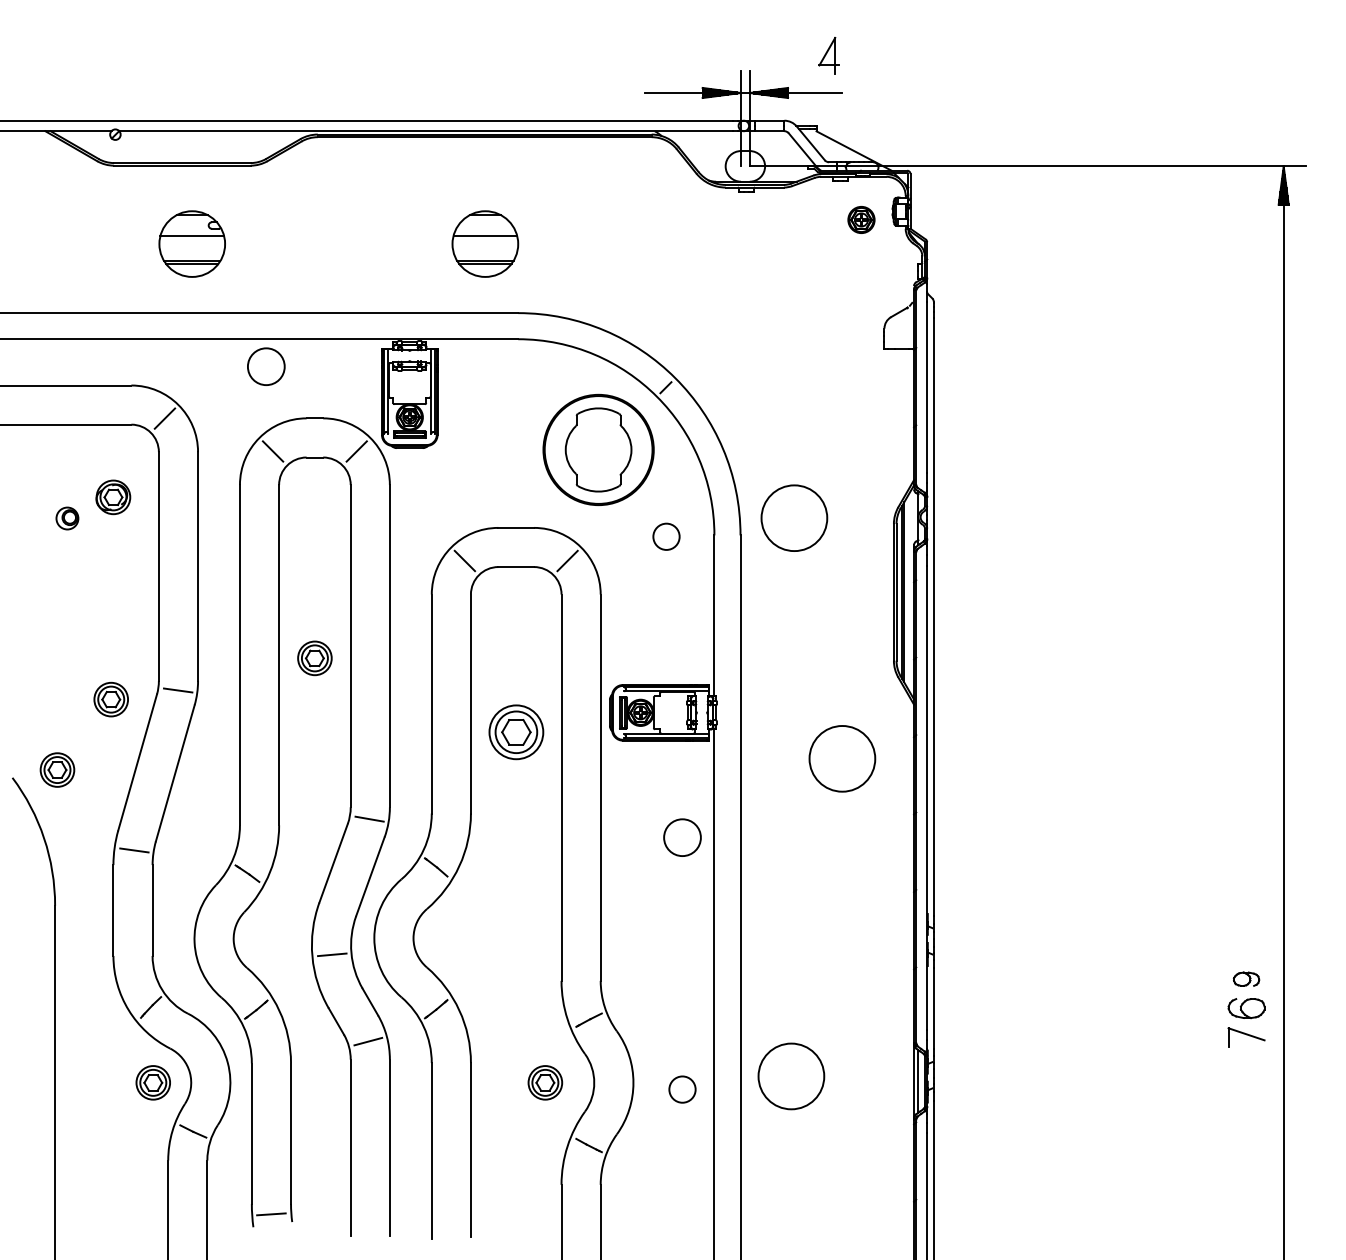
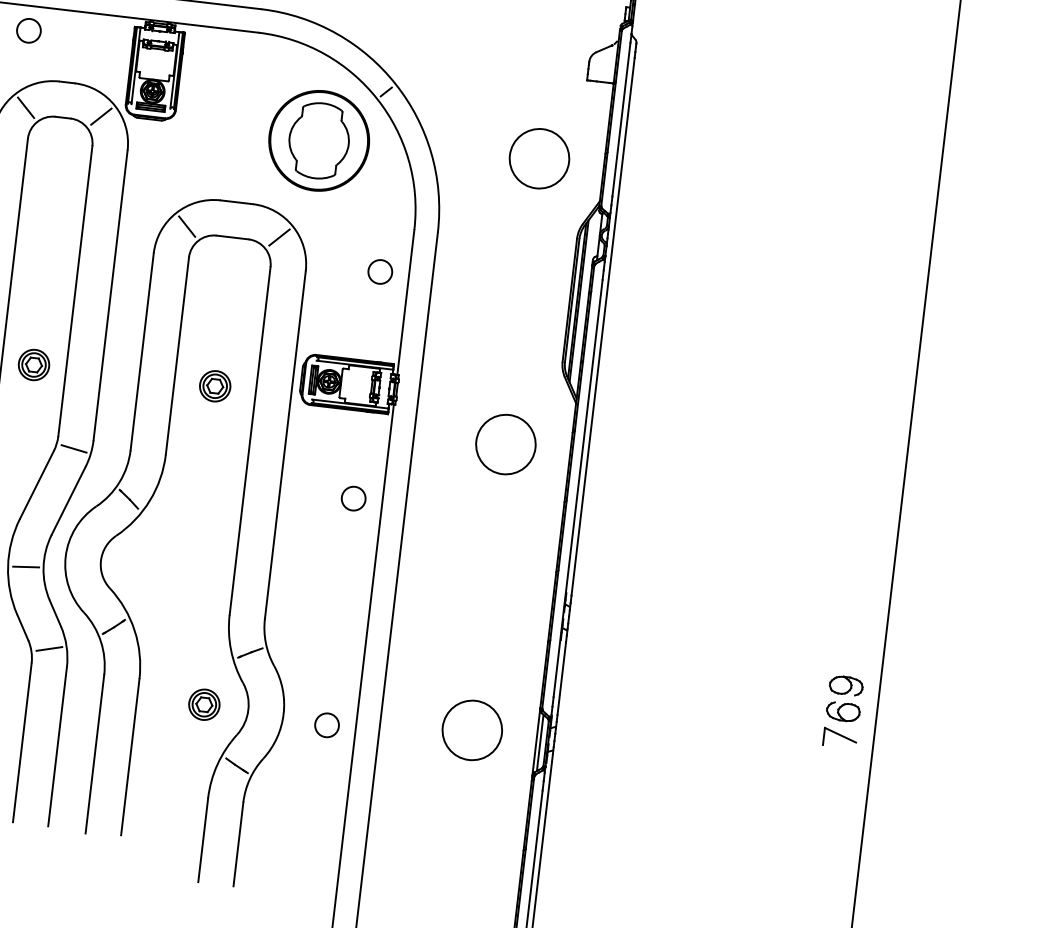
circle: (266, 366) -> (29, 30), size x0.71
circle: (794, 517) -> (539, 158), moved
circle: (666, 536) -> (380, 271), moved
part: (314, 658) -> (33, 365), moved
part: (515, 732) -> (214, 386), size x0.62
circle: (682, 837) -> (353, 498), size x0.71
part: (1246, 978) -> (846, 684), size x1.43
circle: (791, 1076) -> (472, 730), moved

